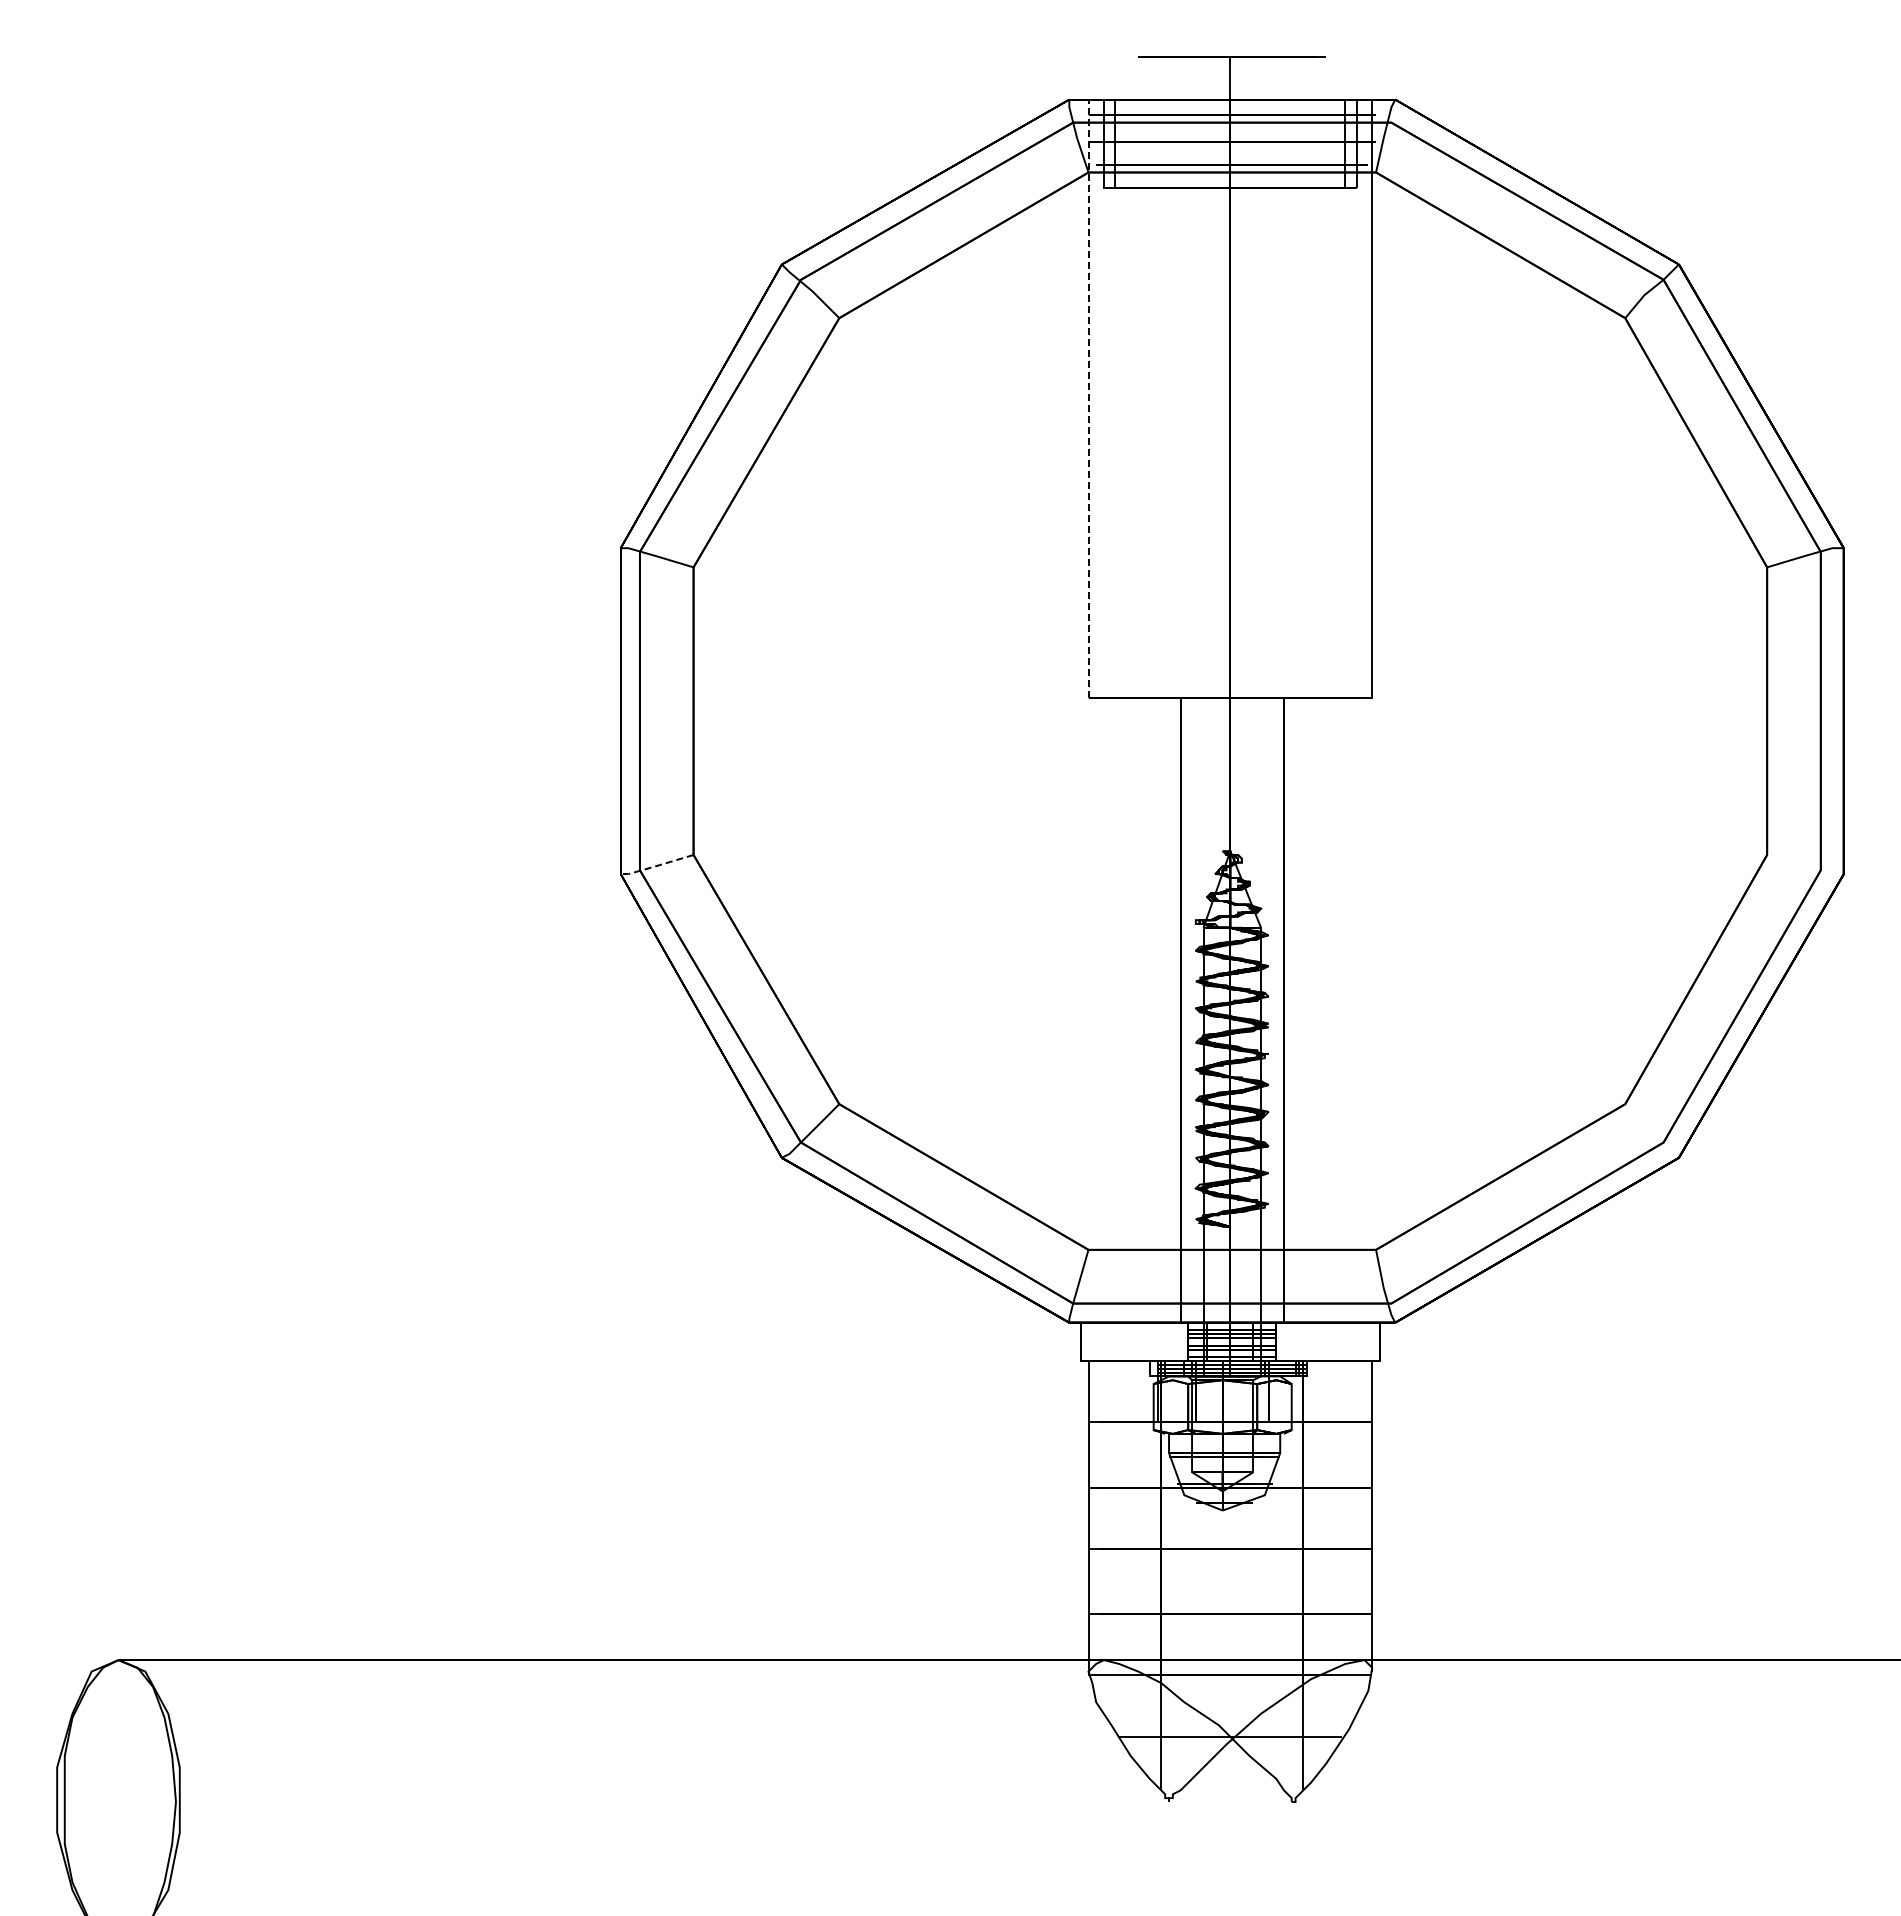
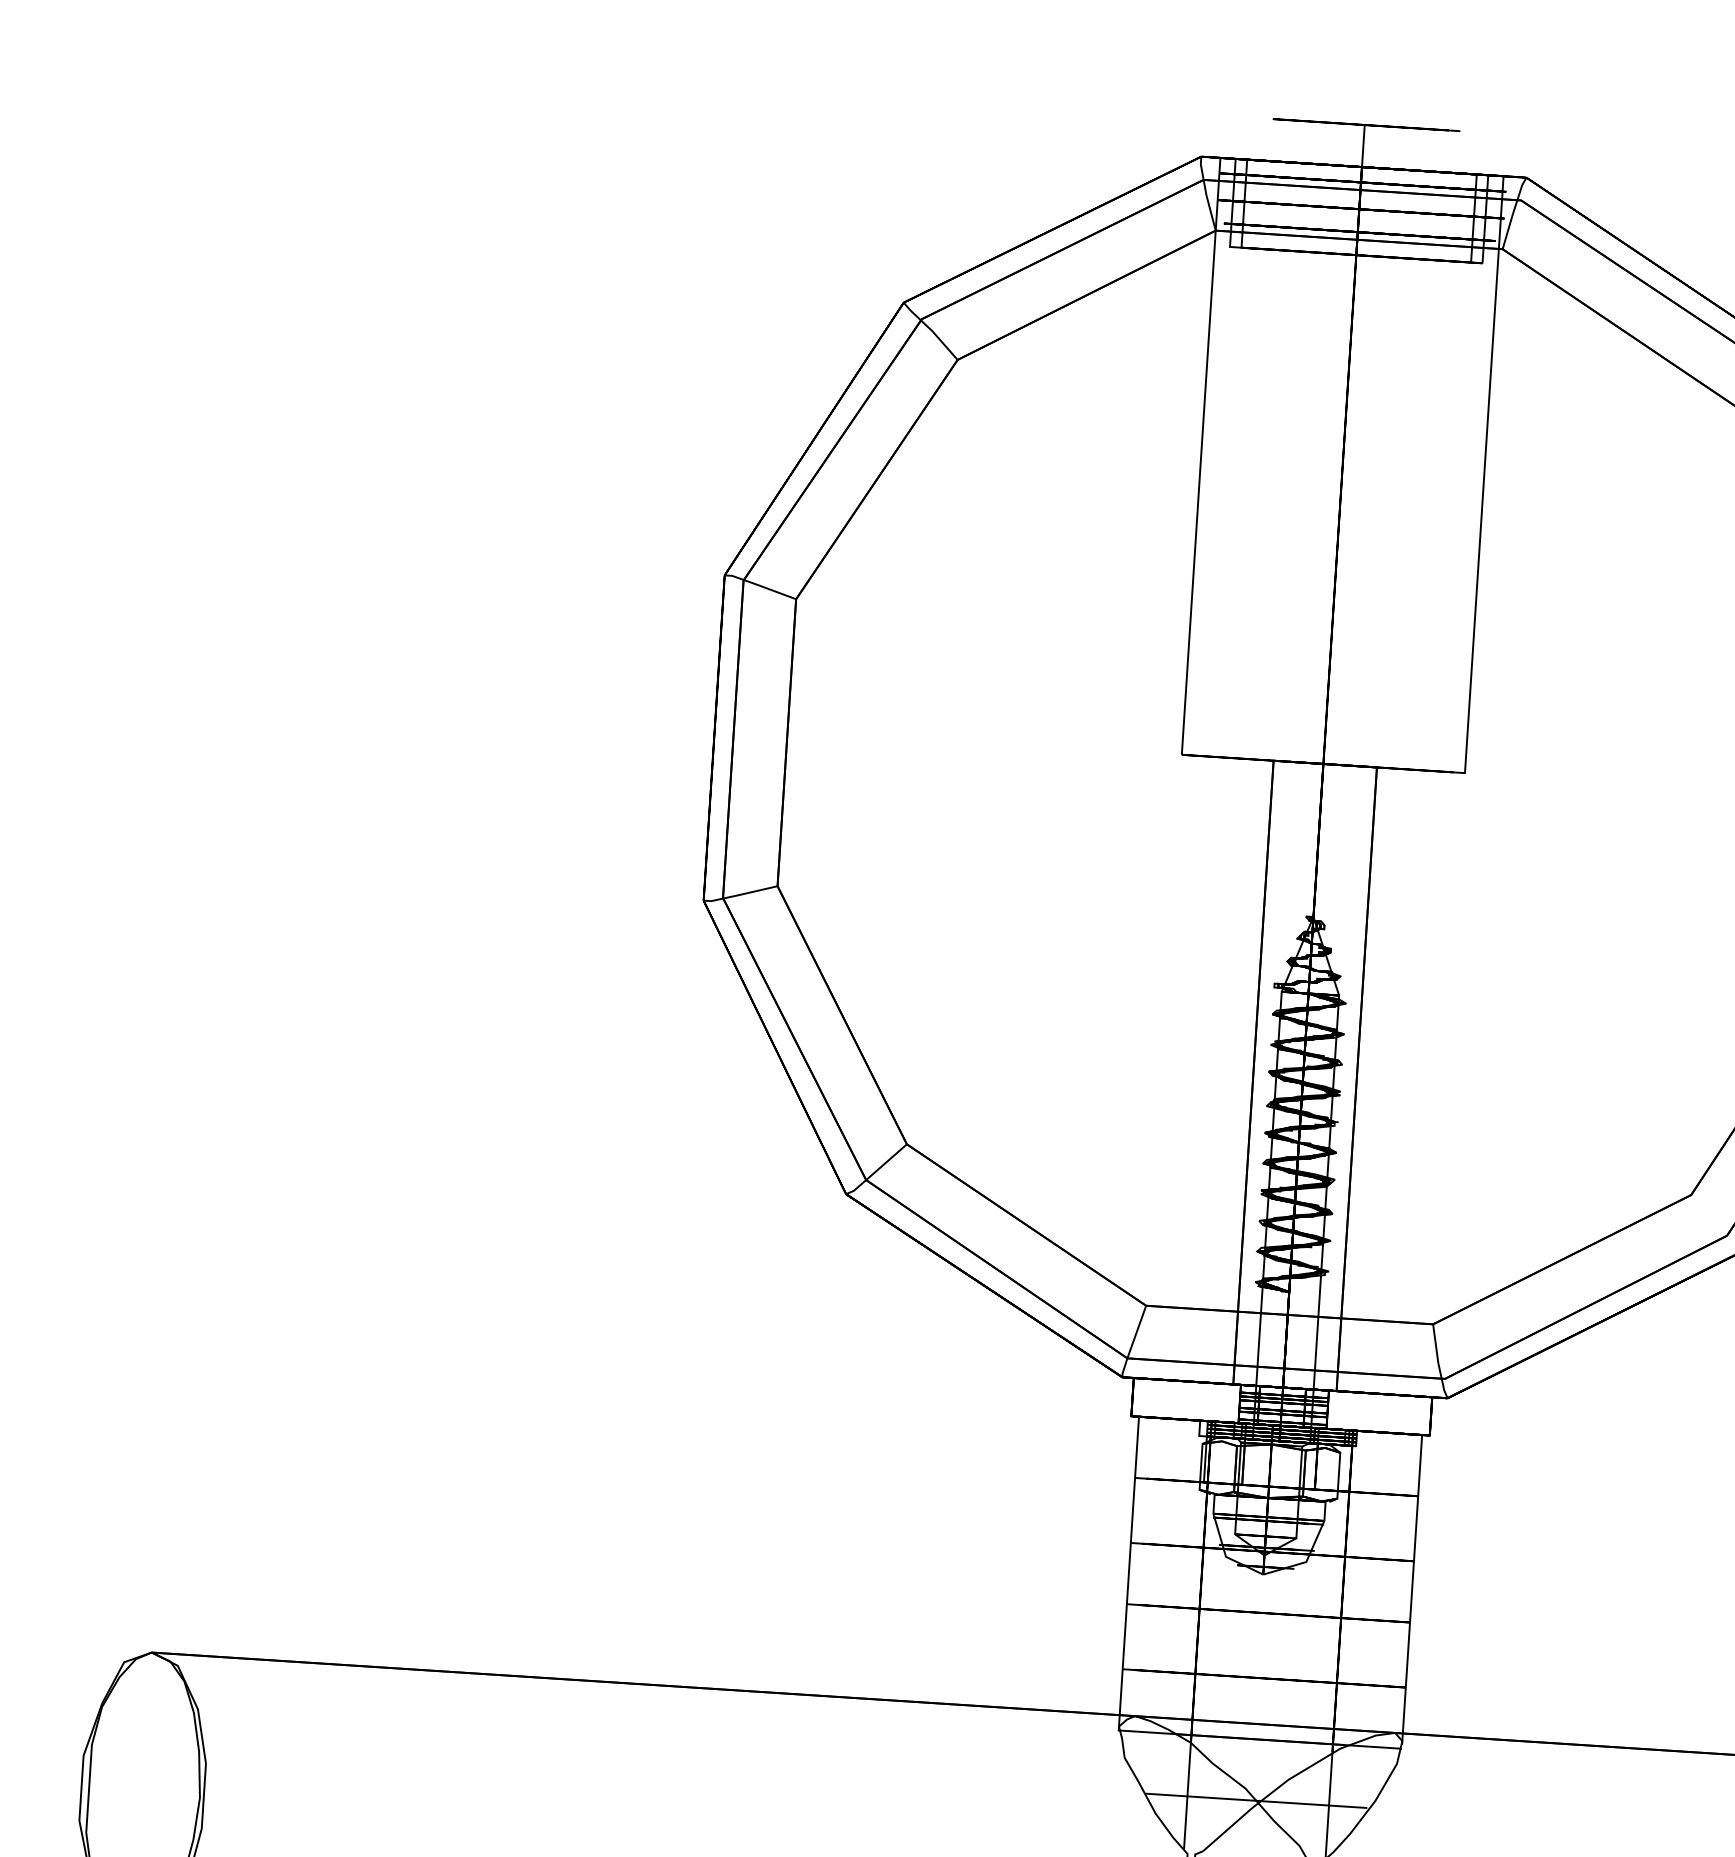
line: (1088, 398) -> (1201, 456), dashed -> solid
line: (656, 866) -> (739, 895), dashed -> solid

